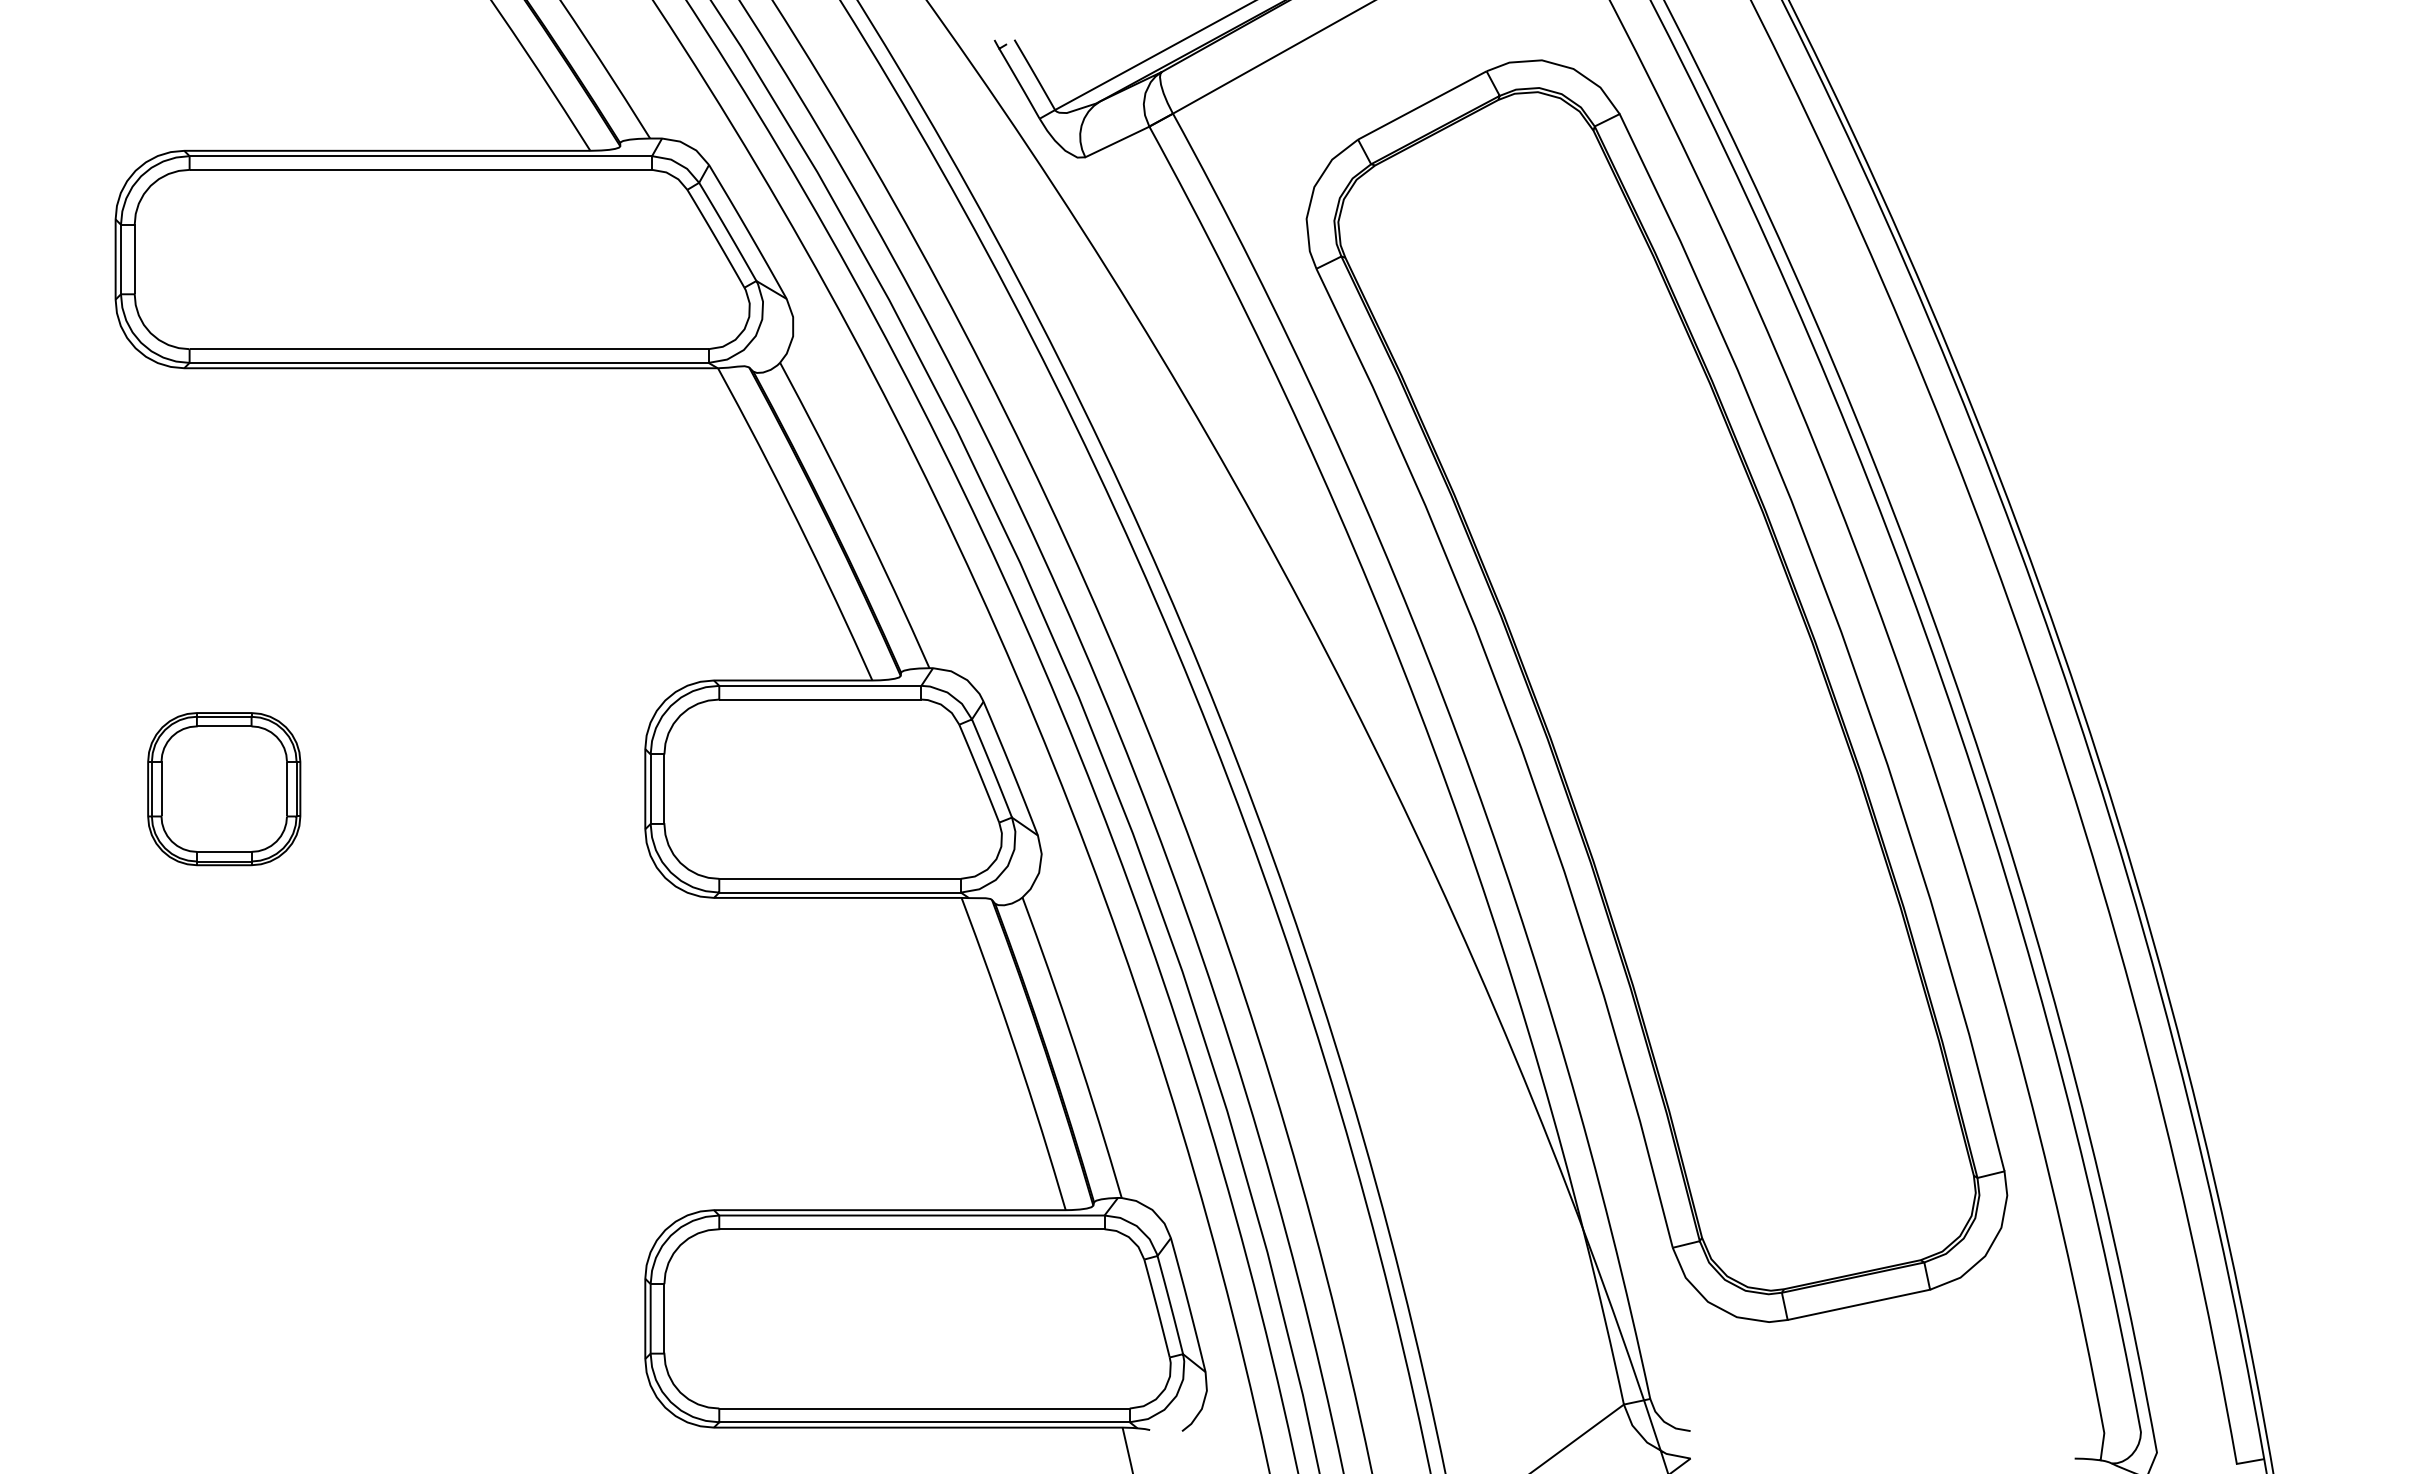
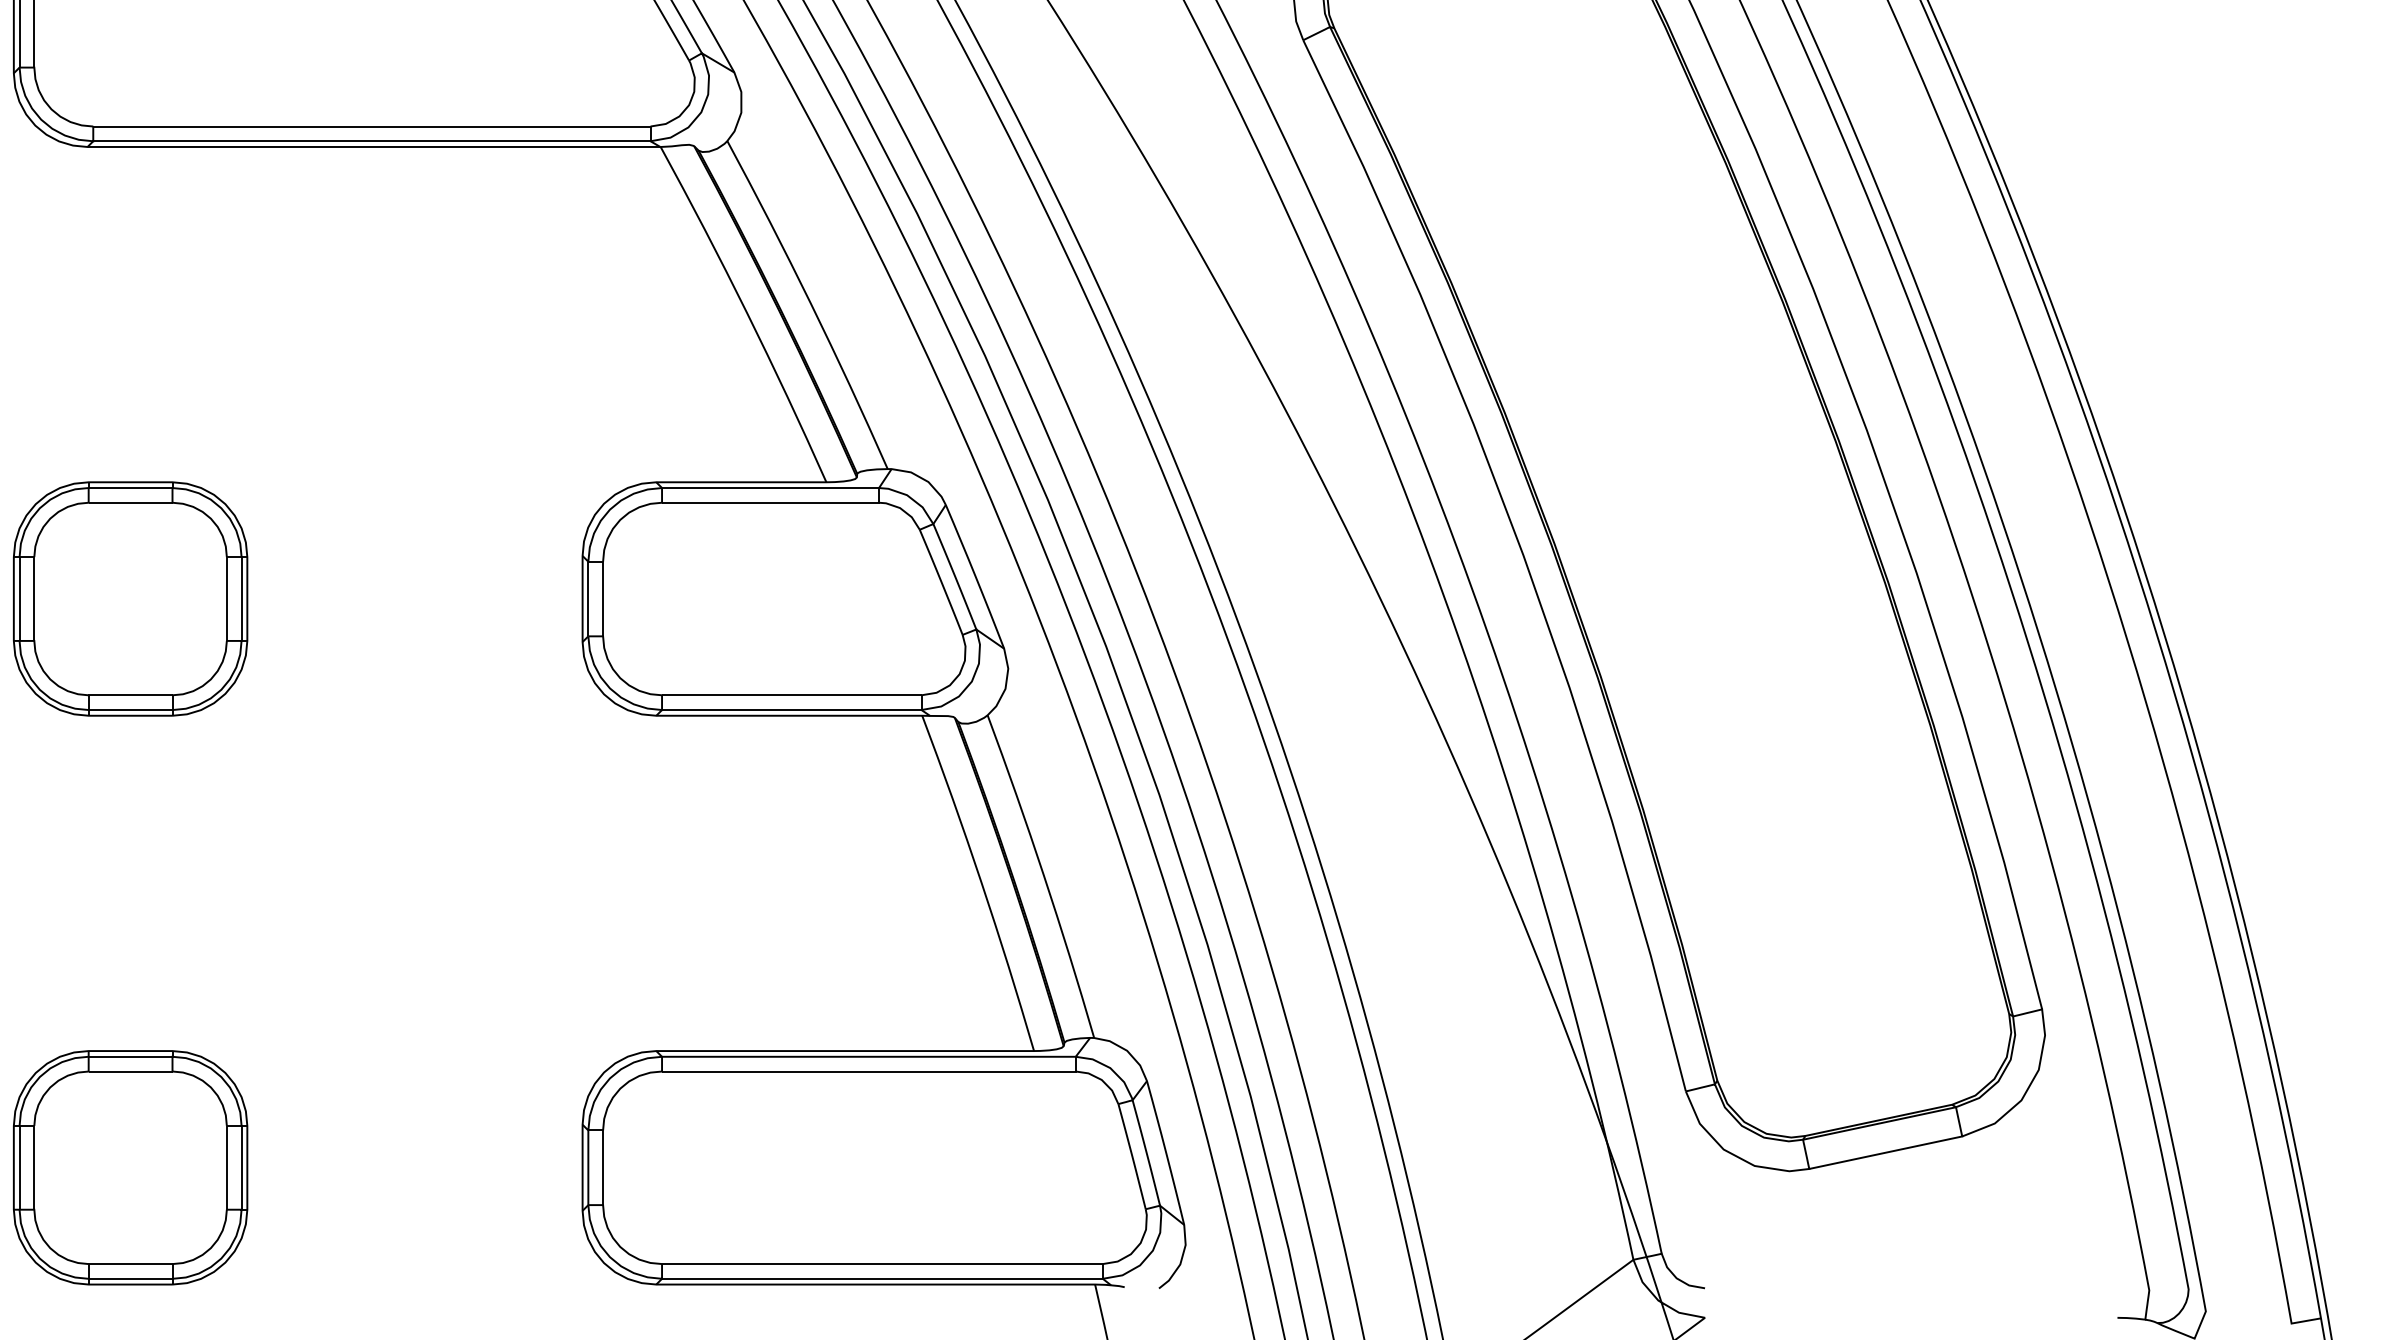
part: (223, 788) -> (129, 598), size x1.43
part: (223, 1318) -> (129, 1167), added

